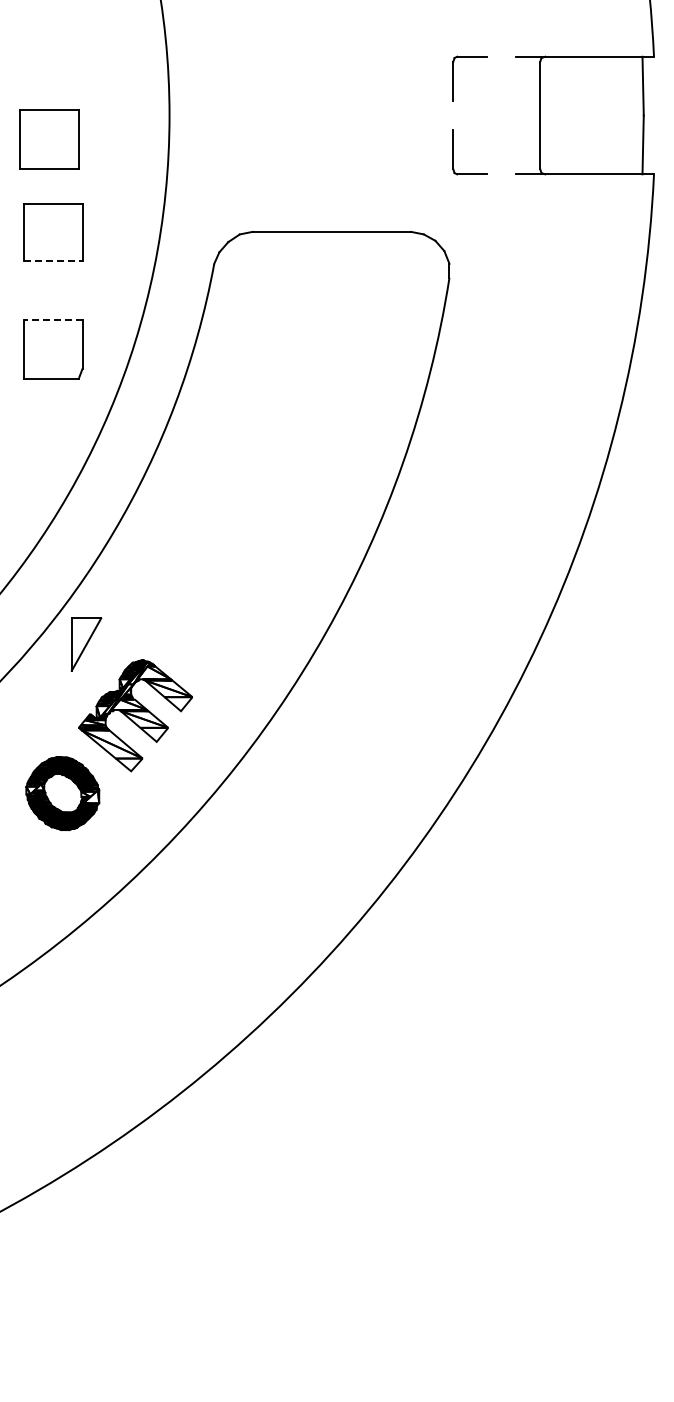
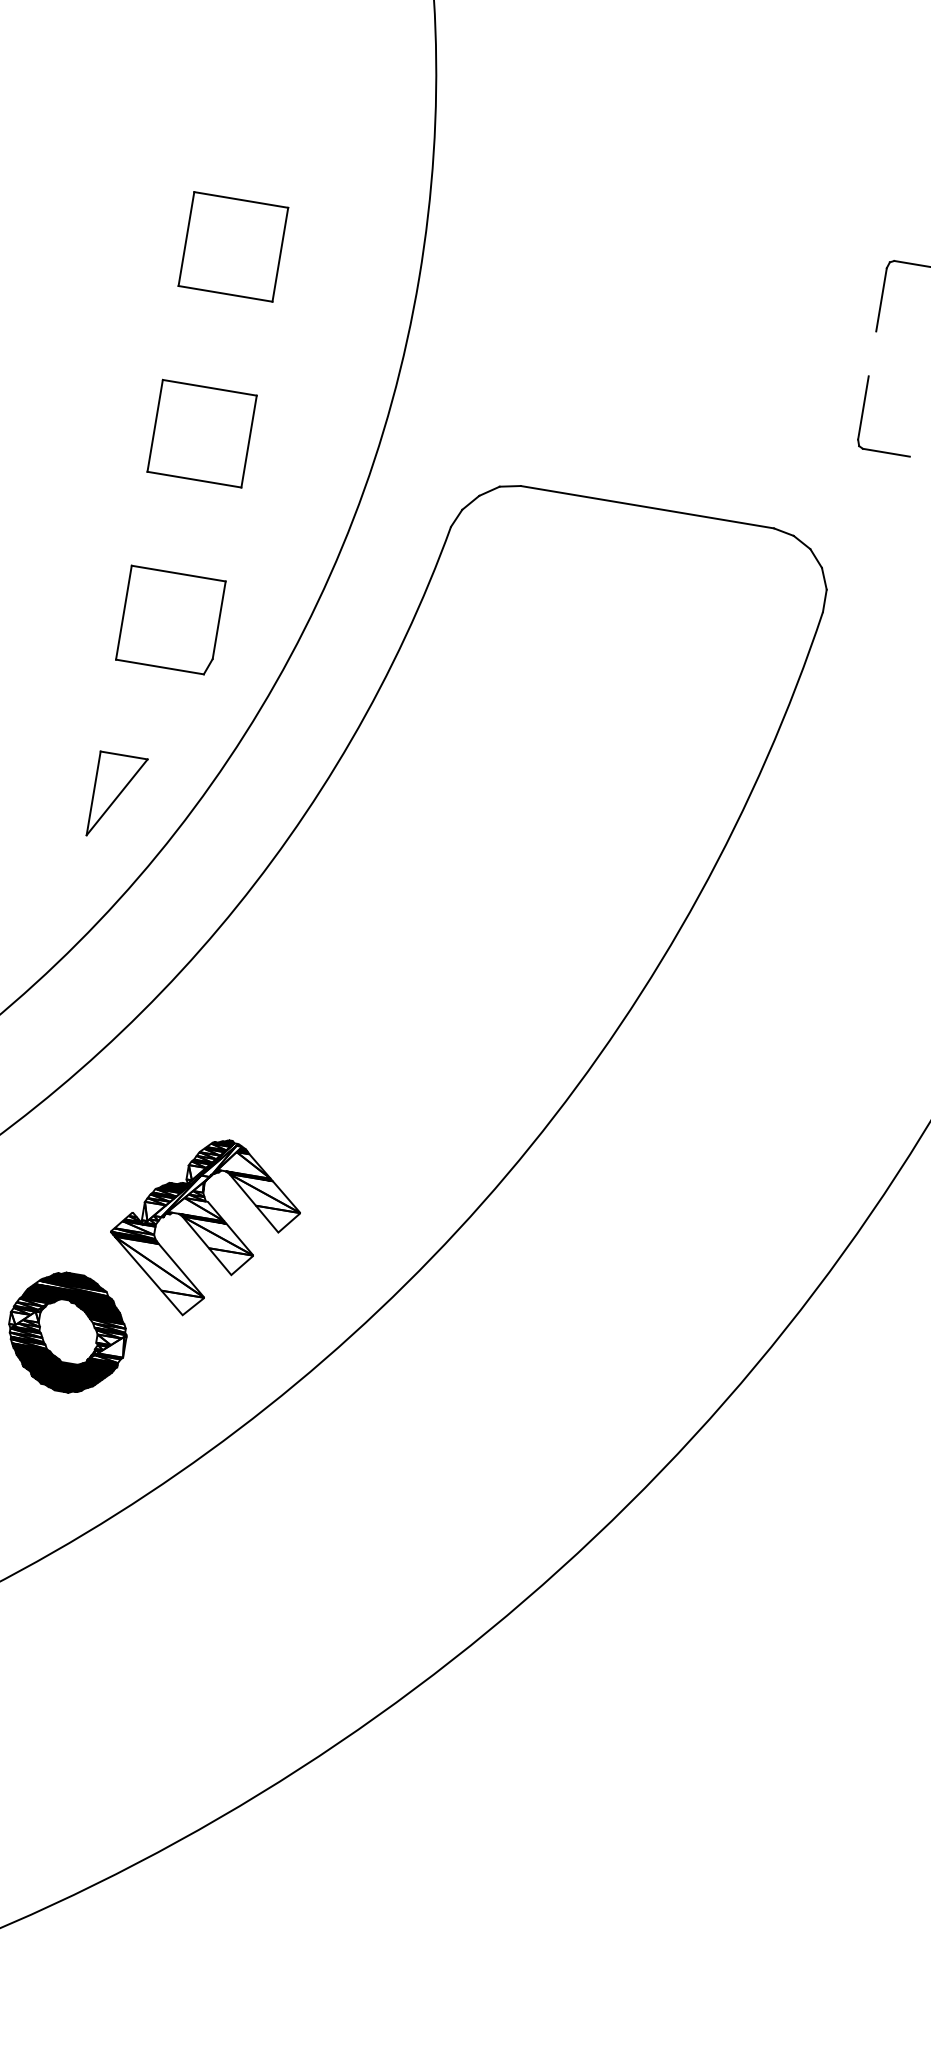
part: (49, 139) -> (233, 246), moved
line: (53, 261) -> (194, 480), dashed -> solid
line: (52, 320) -> (177, 574), dashed -> solid
part: (86, 644) -> (117, 797), moved

